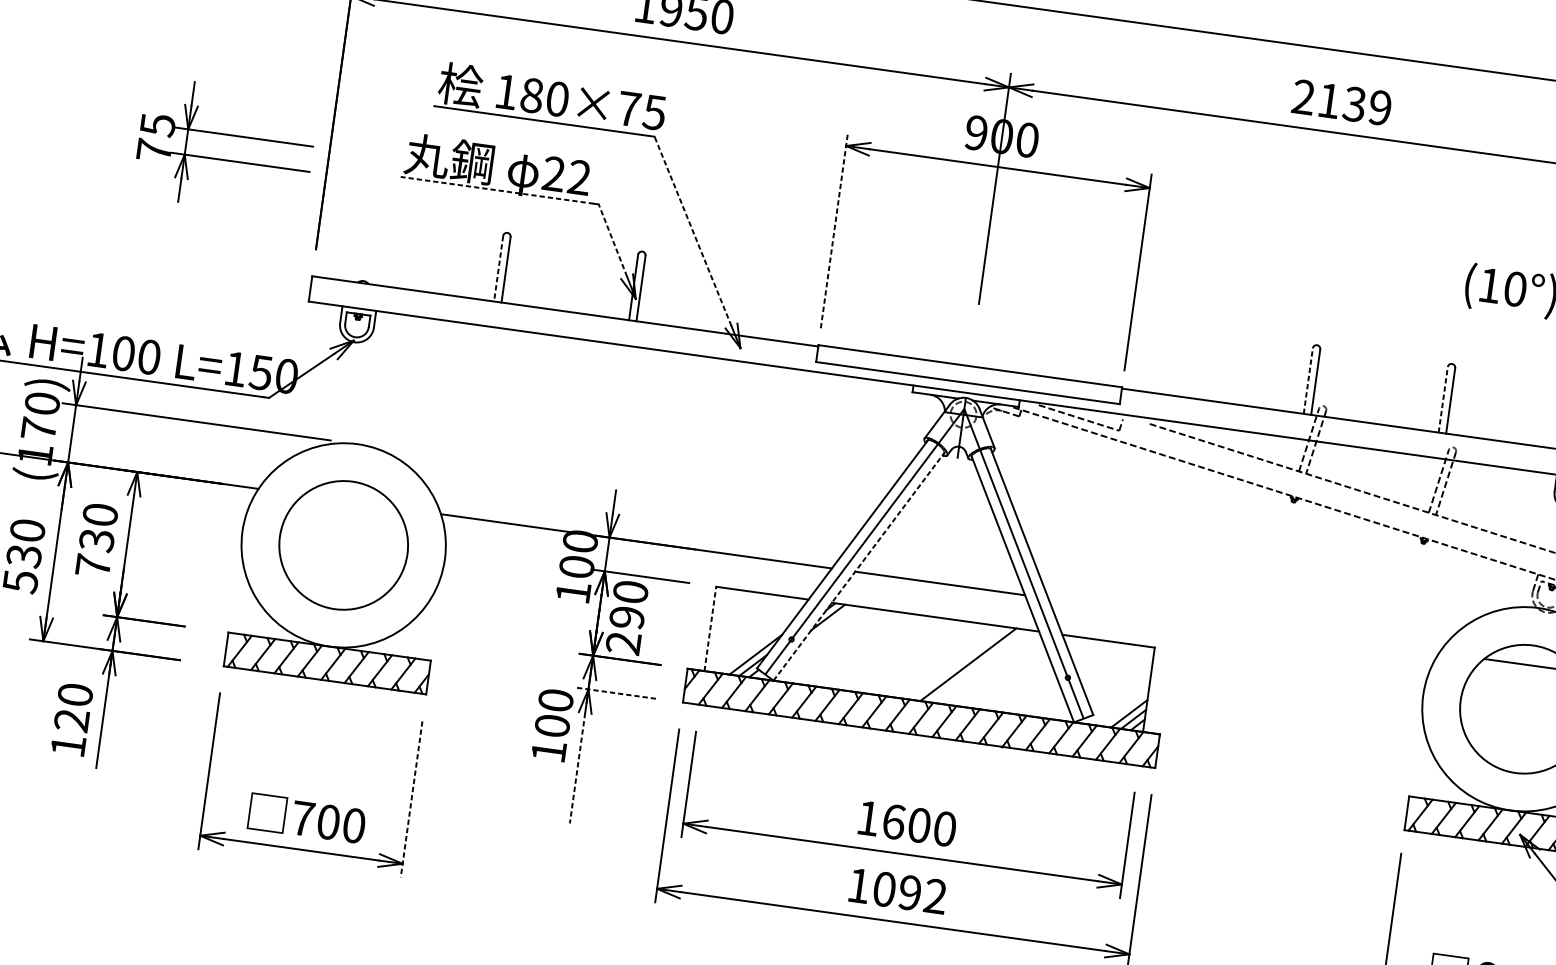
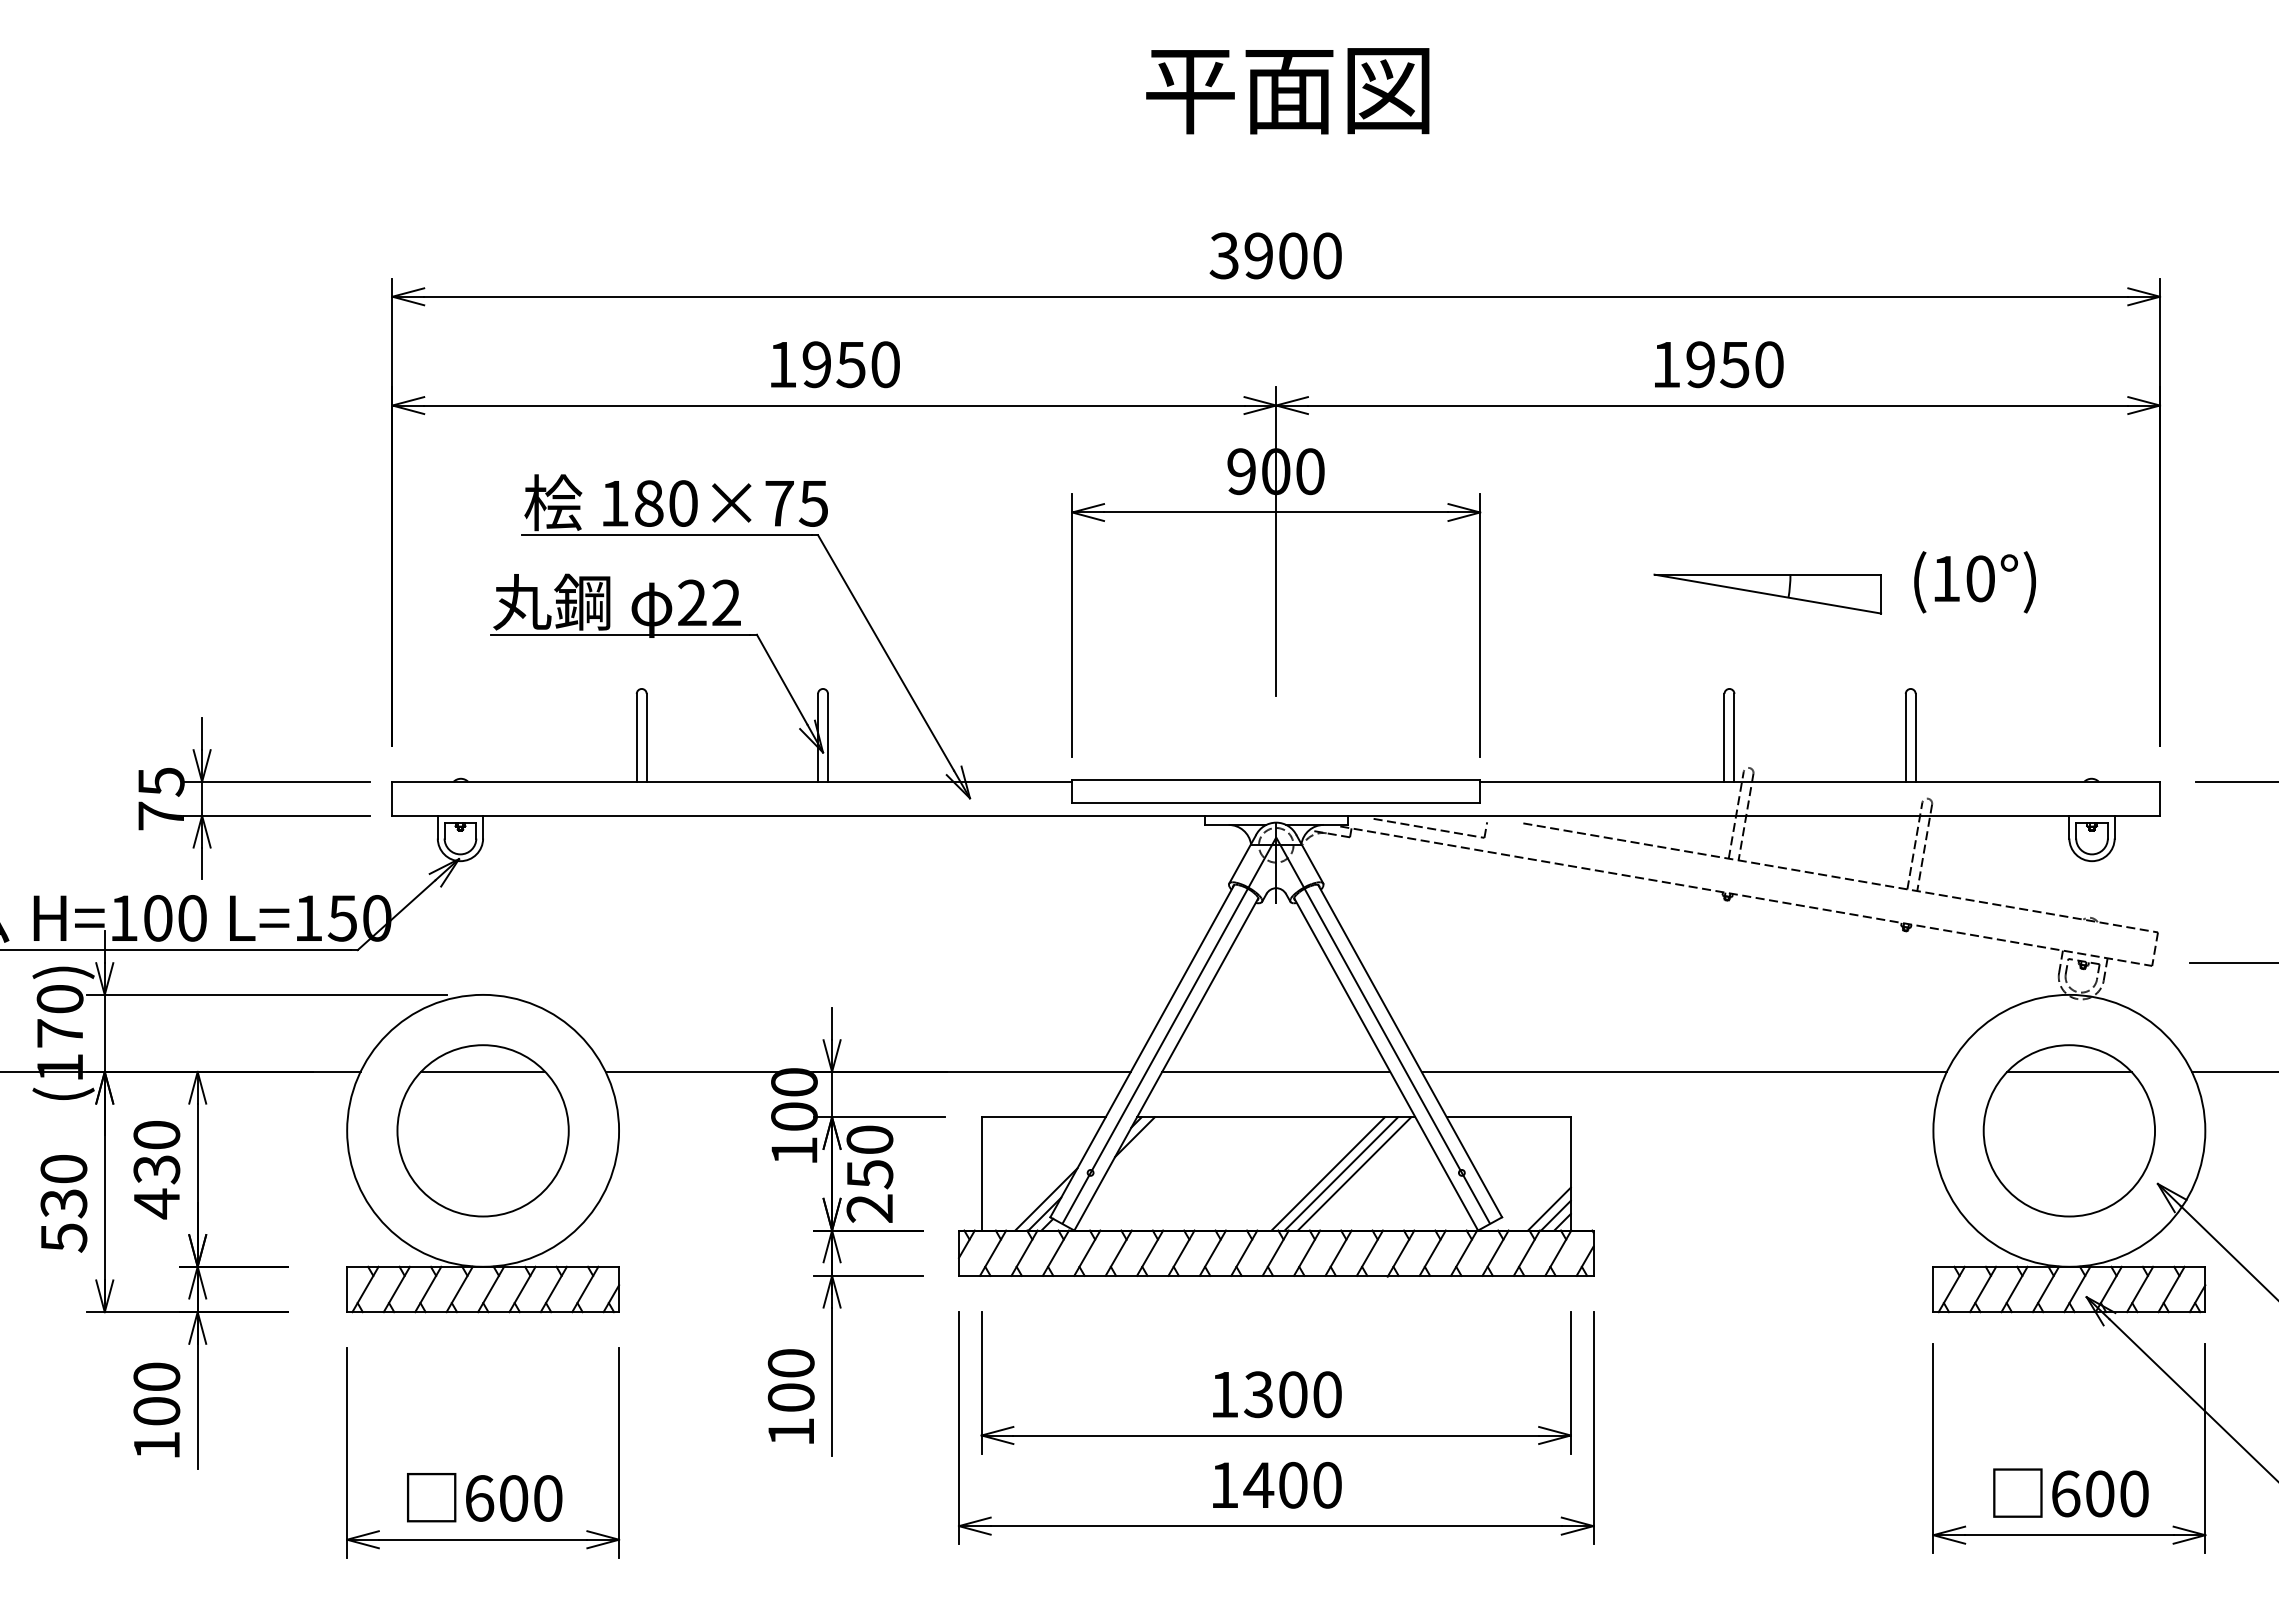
text: (1341, 102) -> (1717, 364), 2139 -> 1950
part: (227, 135) -> (254, 782), moved
line: (497, 190) -> (620, 634), dashed -> solid
line: (834, 230) -> (1072, 625), dashed -> solid
line: (693, 231) -> (886, 653), dashed -> solid
line: (613, 240) -> (782, 679), dashed -> solid
line: (498, 268) -> (636, 737), dashed -> solid
part: (1355, 278) -> (1767, 593), added
line: (1308, 380) -> (1724, 737), dashed -> solid
line: (1443, 399) -> (1905, 737), dashed -> solid
line: (349, 501) -> (482, 1071), added
text: (93, 565) -> (156, 1203), 730 -> 430
line: (859, 566) -> (1166, 1064), dashed -> solid
text: (626, 617) -> (869, 1174), 290 -> 250
line: (1243, 625) -> (1683, 1071), added
line: (710, 628) -> (981, 1173), dashed -> solid
line: (978, 665) -> (1341, 1173), added
line: (987, 667) -> (1354, 1173), added
line: (614, 692) -> (867, 1275), dashed -> solid
text: (71, 720) -> (156, 1411), 120 -> 100
text: (551, 725) -> (790, 1396), moved
line: (577, 768) -> (832, 1382), dashed -> solid
line: (411, 799) -> (619, 1453), dashed -> solid
text: (303, 818) -> (479, 1498), 700 -> 600
text: (893, 821) -> (1258, 1394), 1600 -> 1300
text: (909, 893) -> (1292, 1485), 1092 -> 1400

